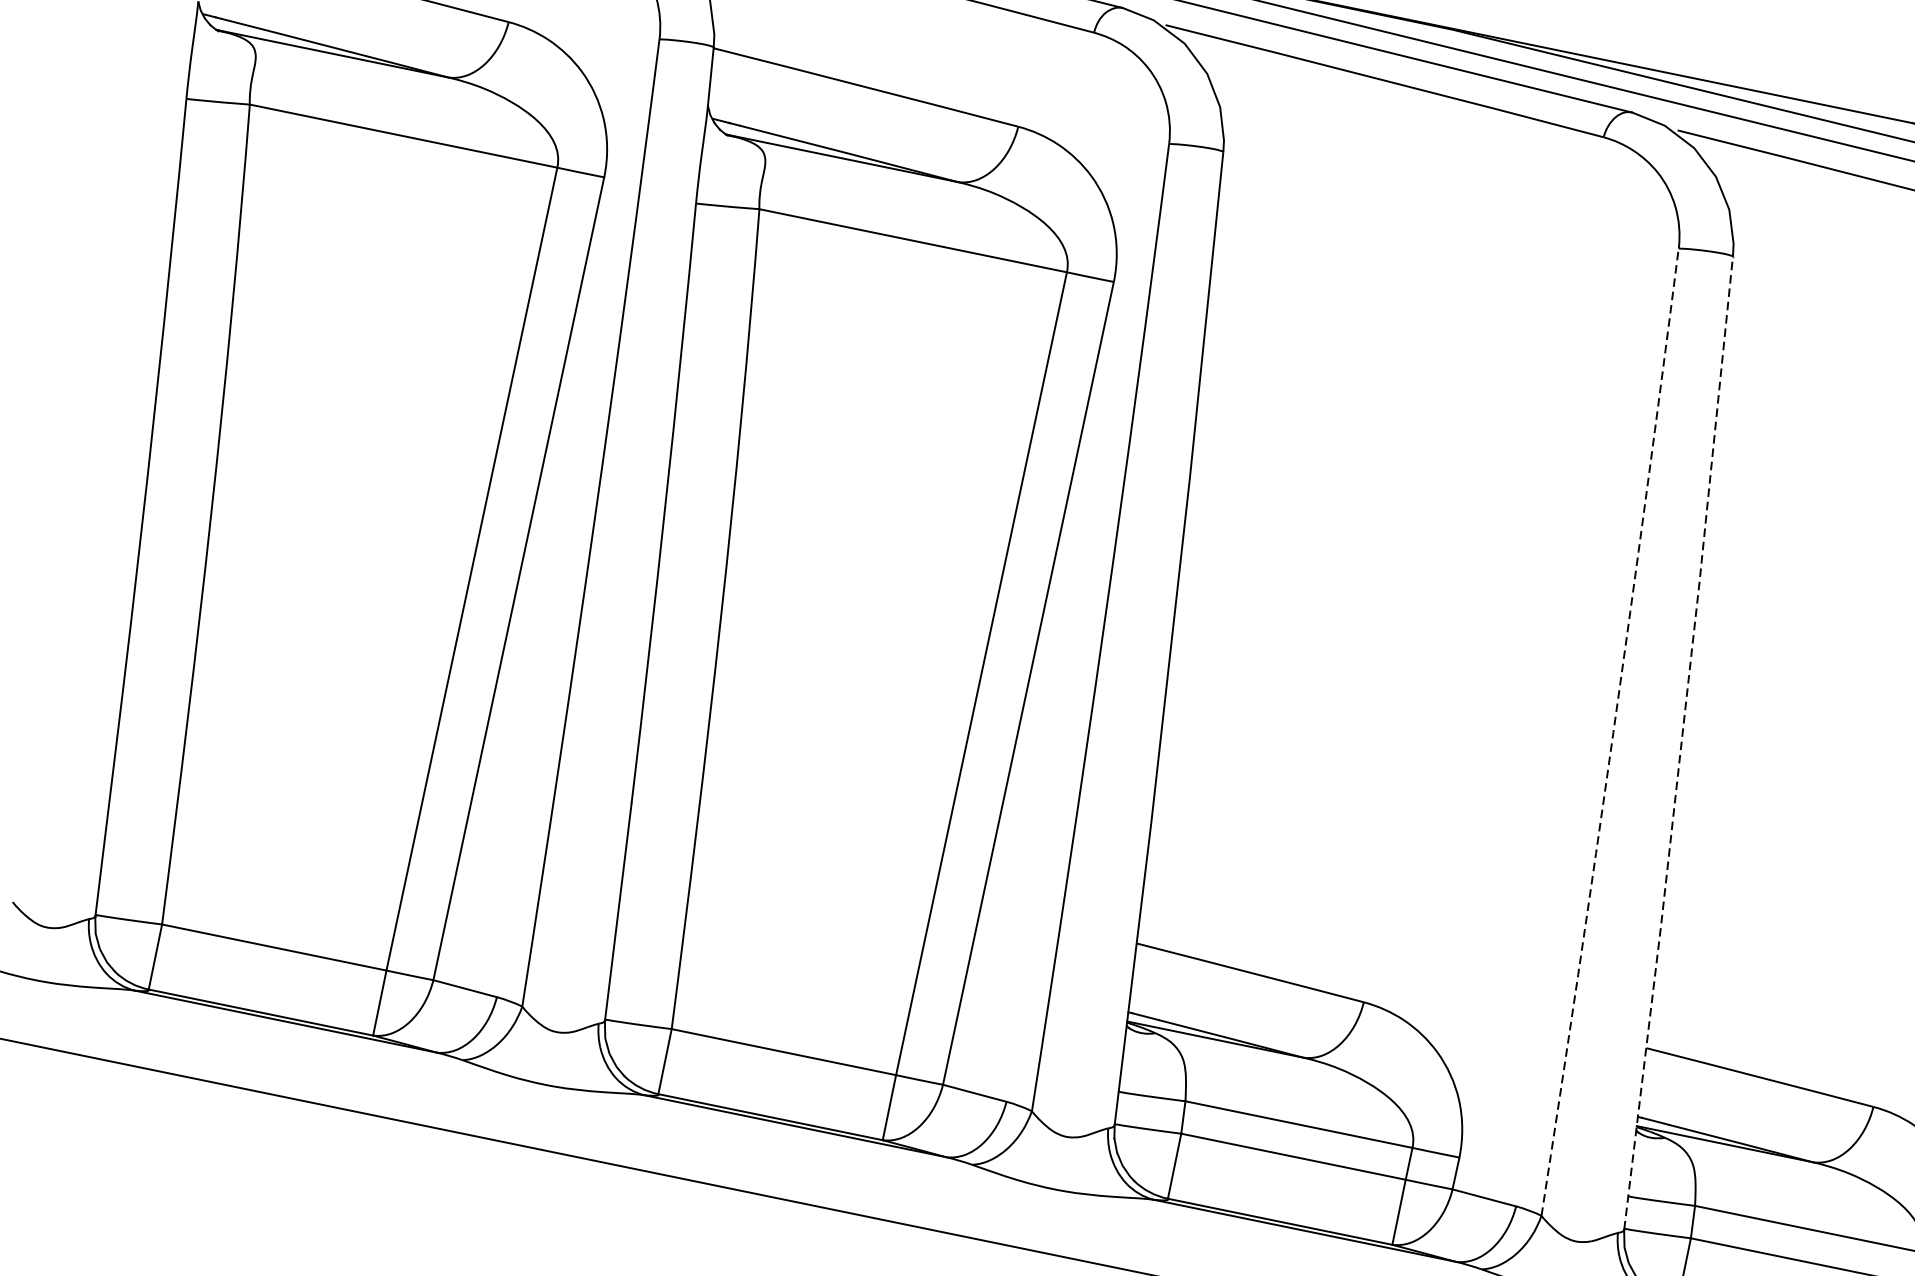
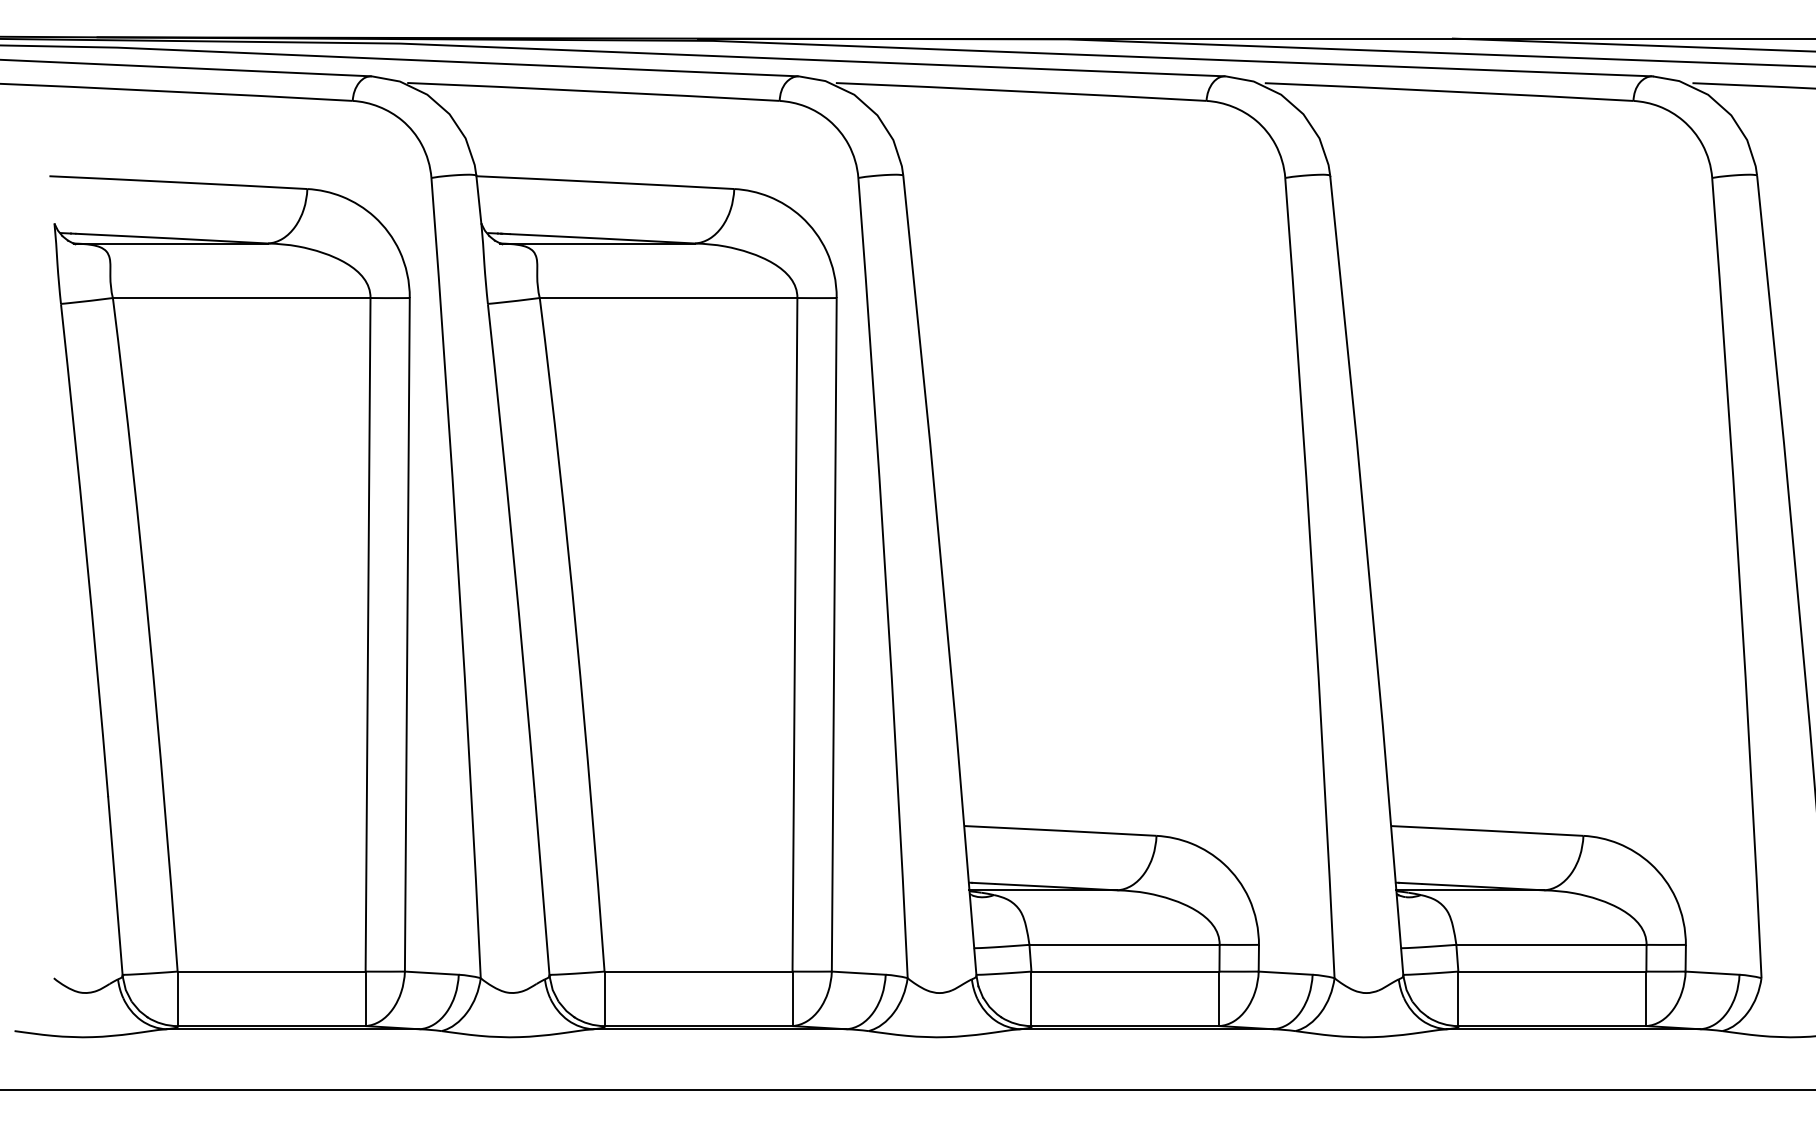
arc: (1613, 732) -> (1312, 577), dashed -> solid
line: (1681, 743) -> (1369, 575), dashed -> solid

